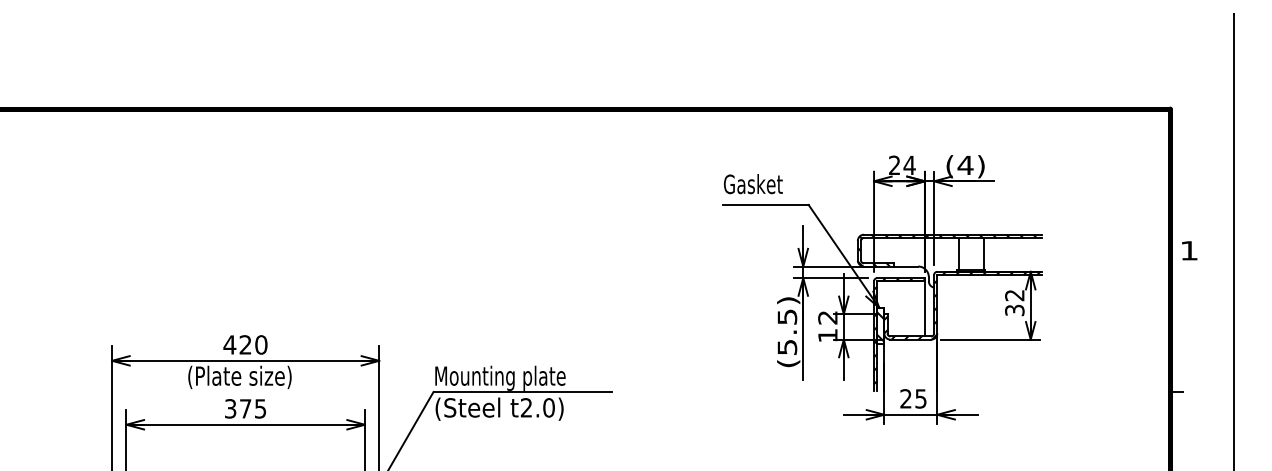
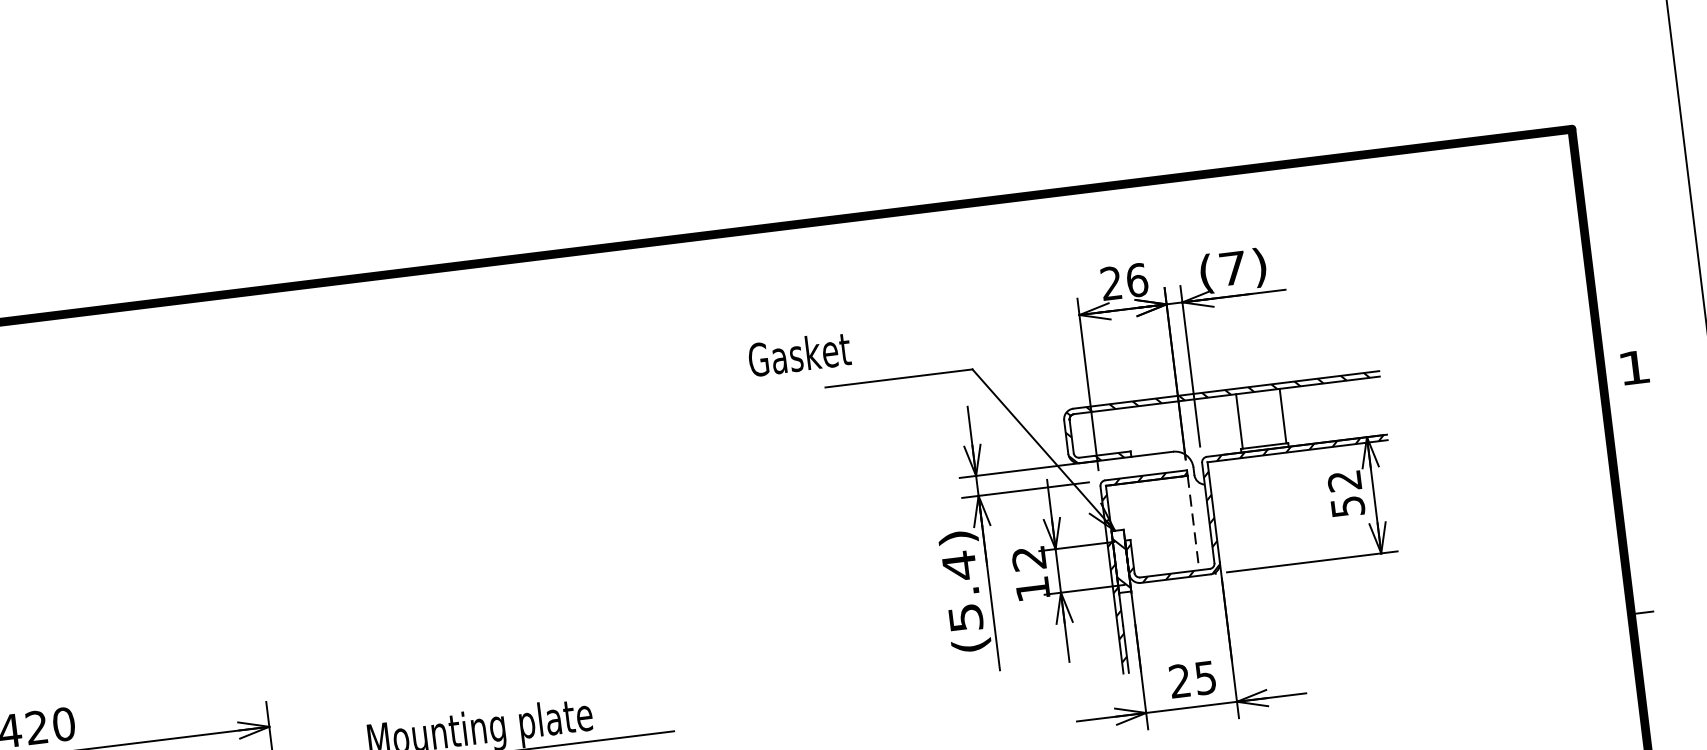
text: (965, 164) -> (1232, 266), (4) -> (7)
text: (909, 165) -> (1136, 280), 24 -> 26
text: (753, 184) -> (799, 354), moved
line: (924, 308) -> (1192, 522), solid -> dashed
text: (1014, 309) -> (1347, 505), 32 -> 52
text: (787, 316) -> (959, 564), (5.5) -> (5.4)

